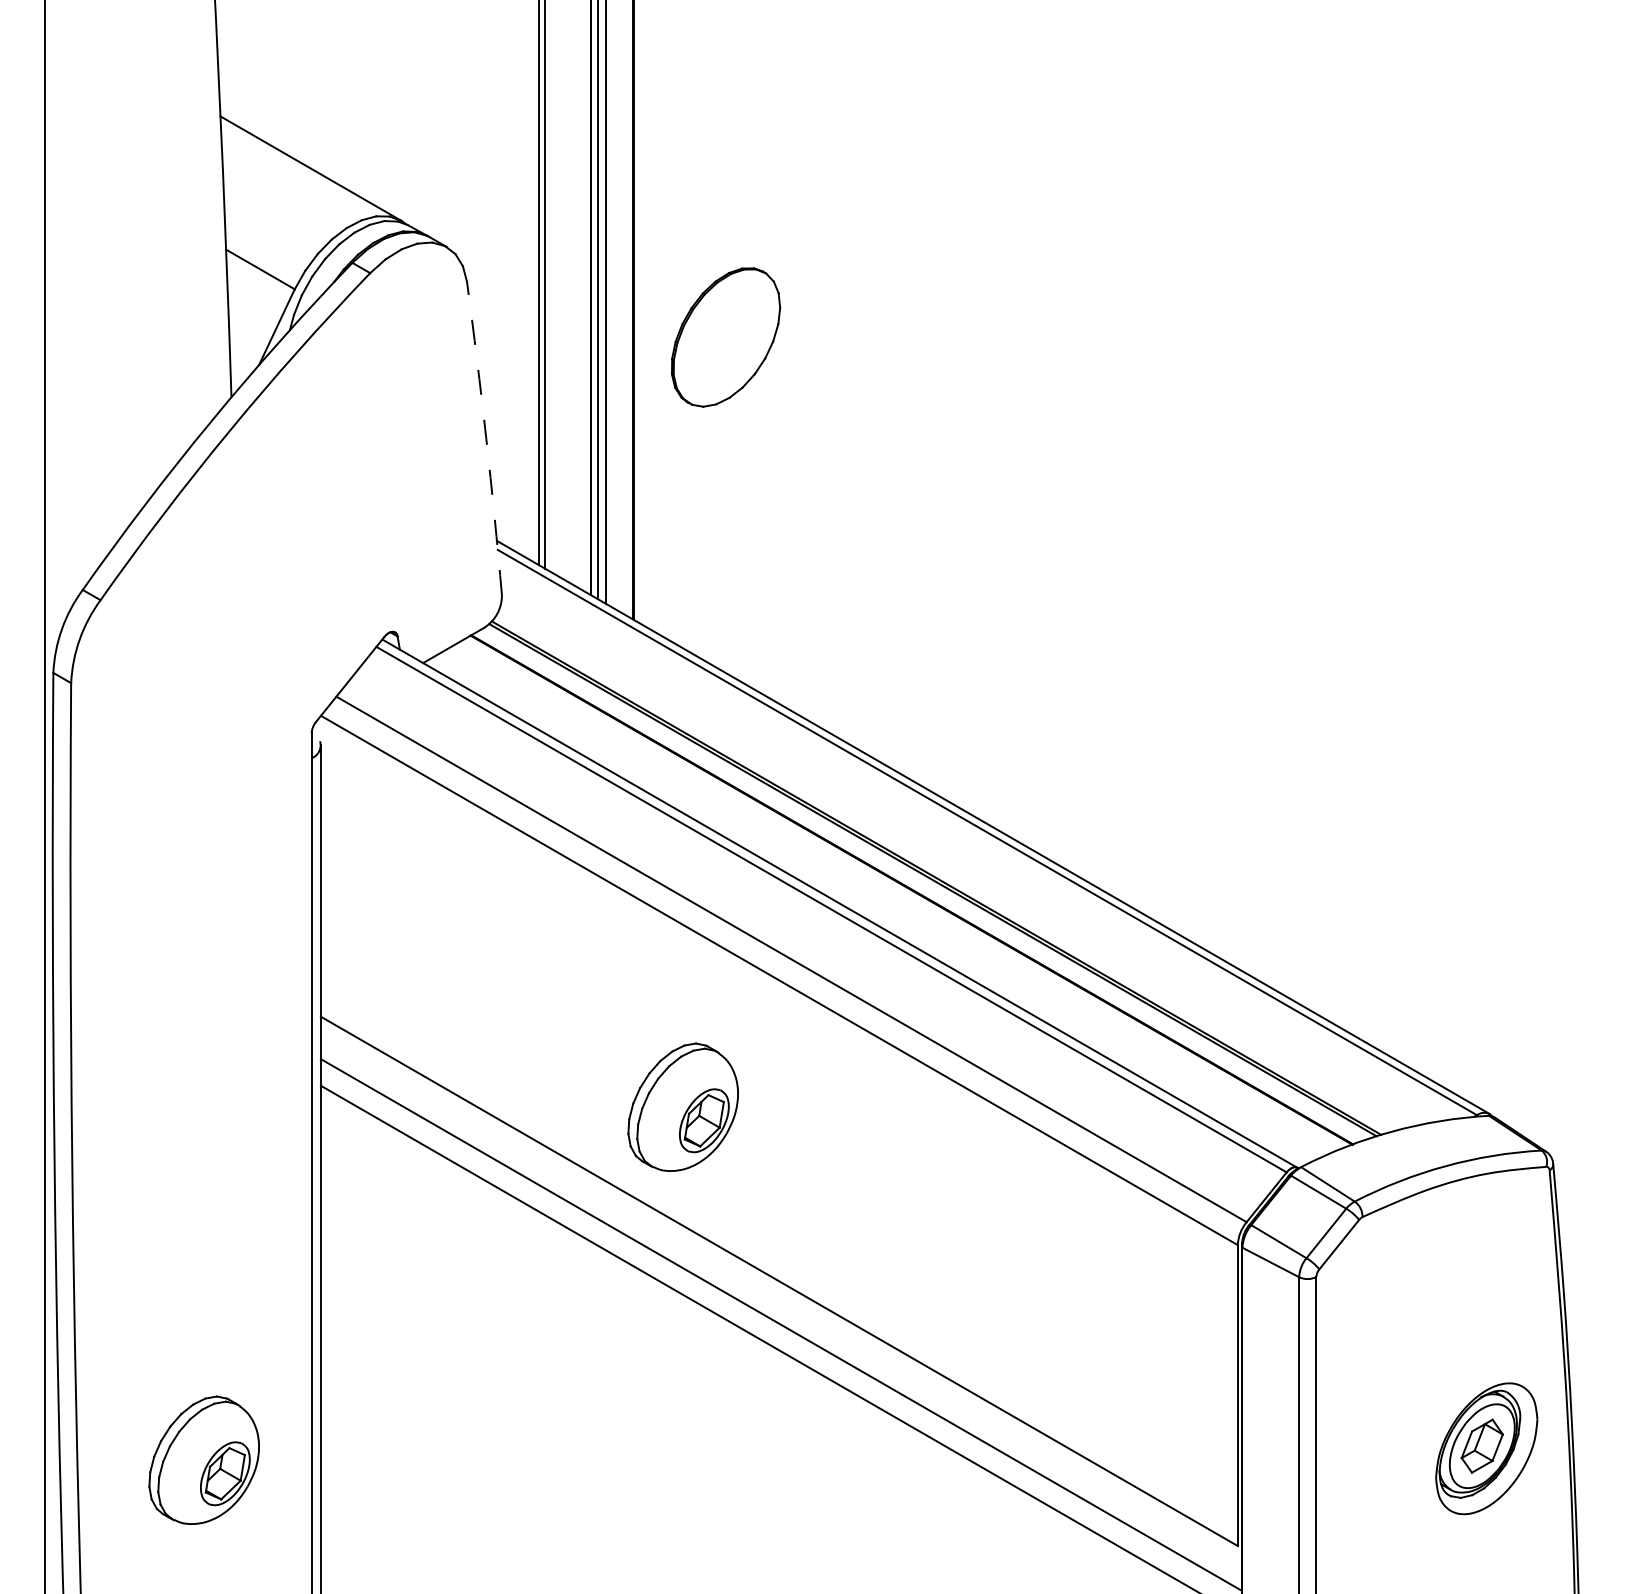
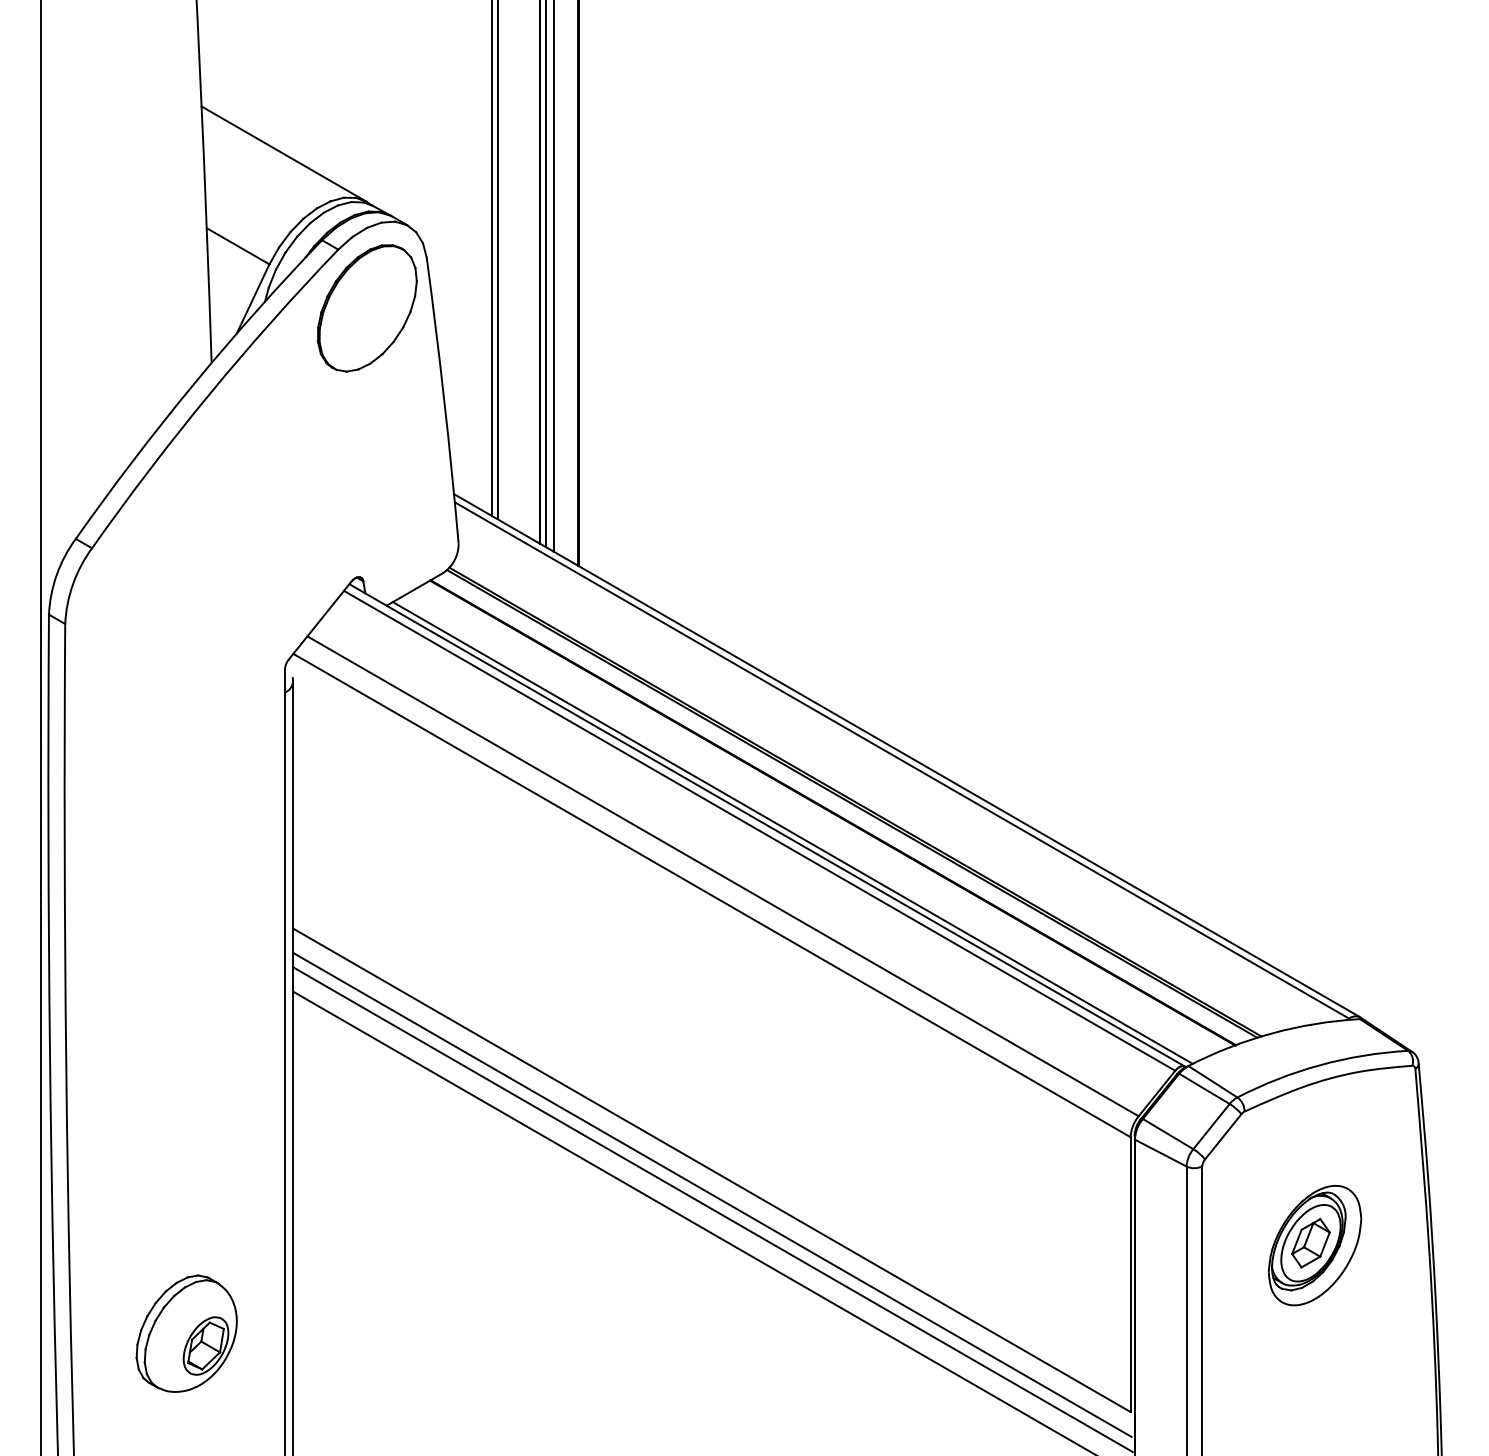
part: (726, 337) -> (367, 308), moved
arc: (486, 438) -> (444, 400), dashed -> solid
line: (867, 911) -> (792, 832), added
part: (682, 1106) -> (623, 1010), removed
line: (779, 1308) -> (712, 1195), added
part: (1486, 1448) -> (1314, 1245), moved

